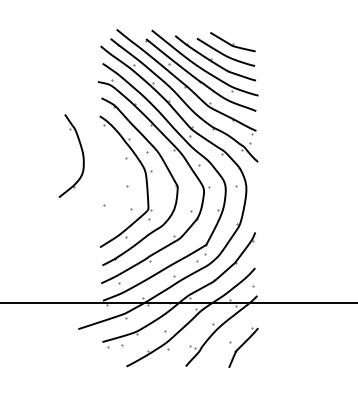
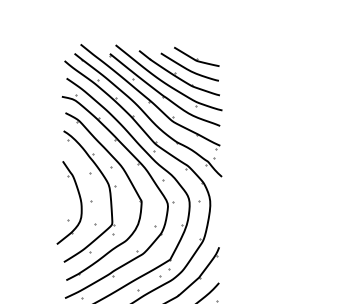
part: (81, 152) -> (79, 199), moved

